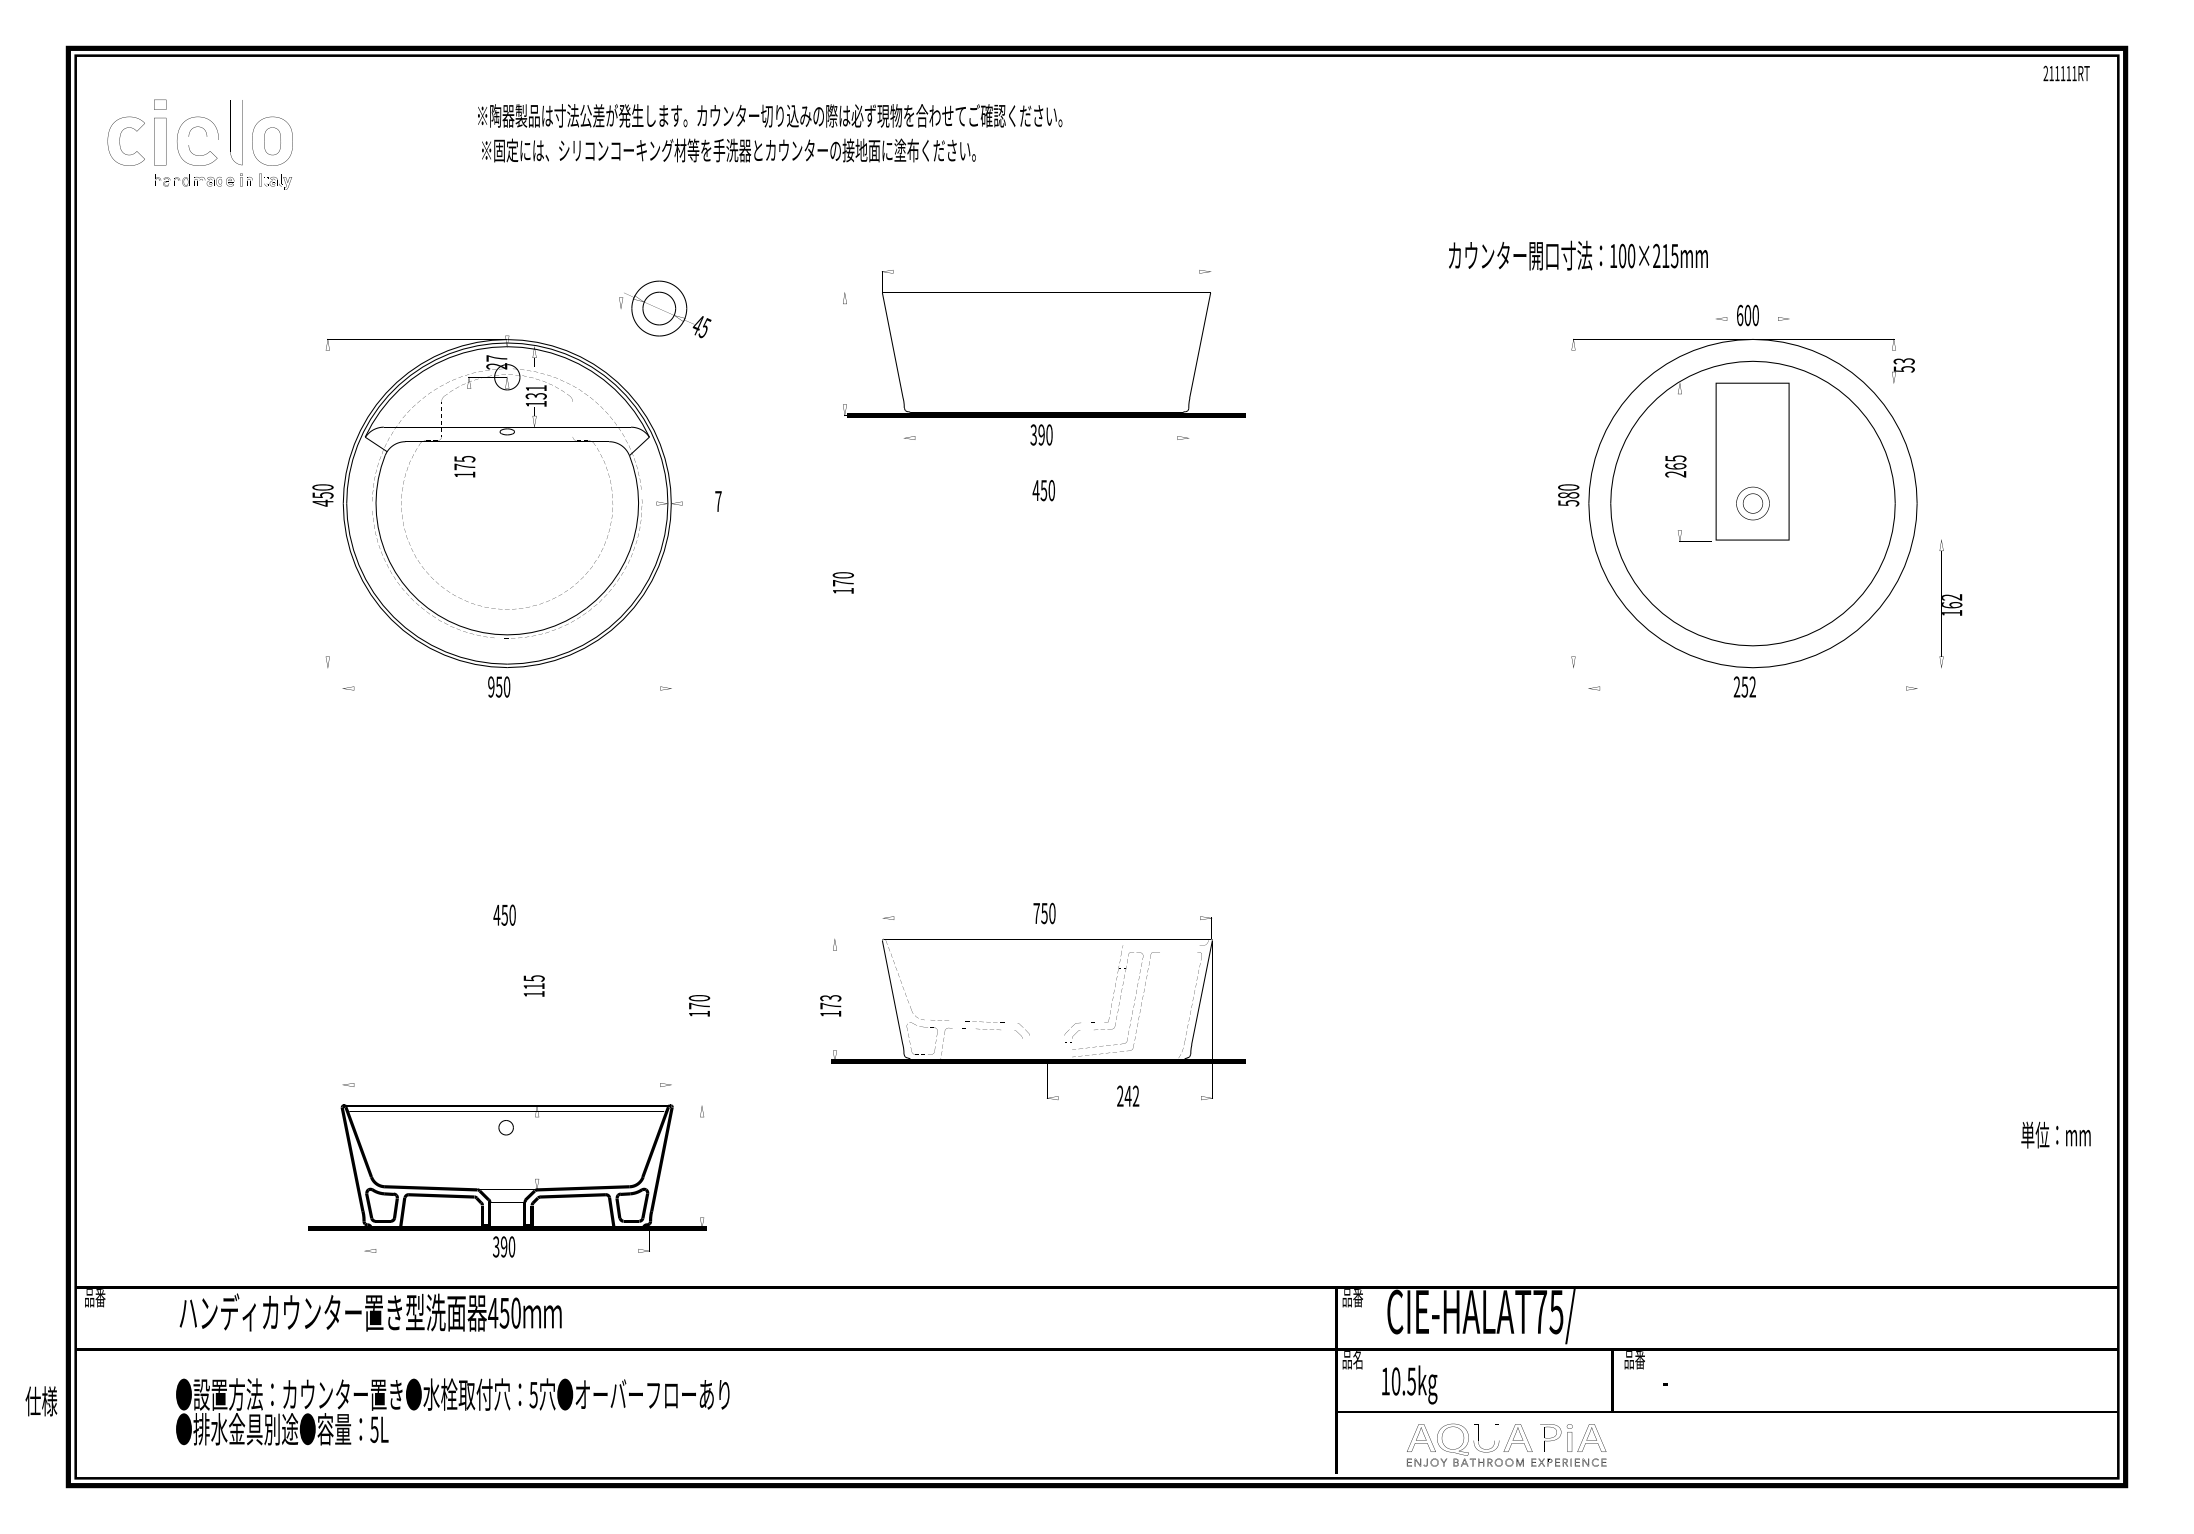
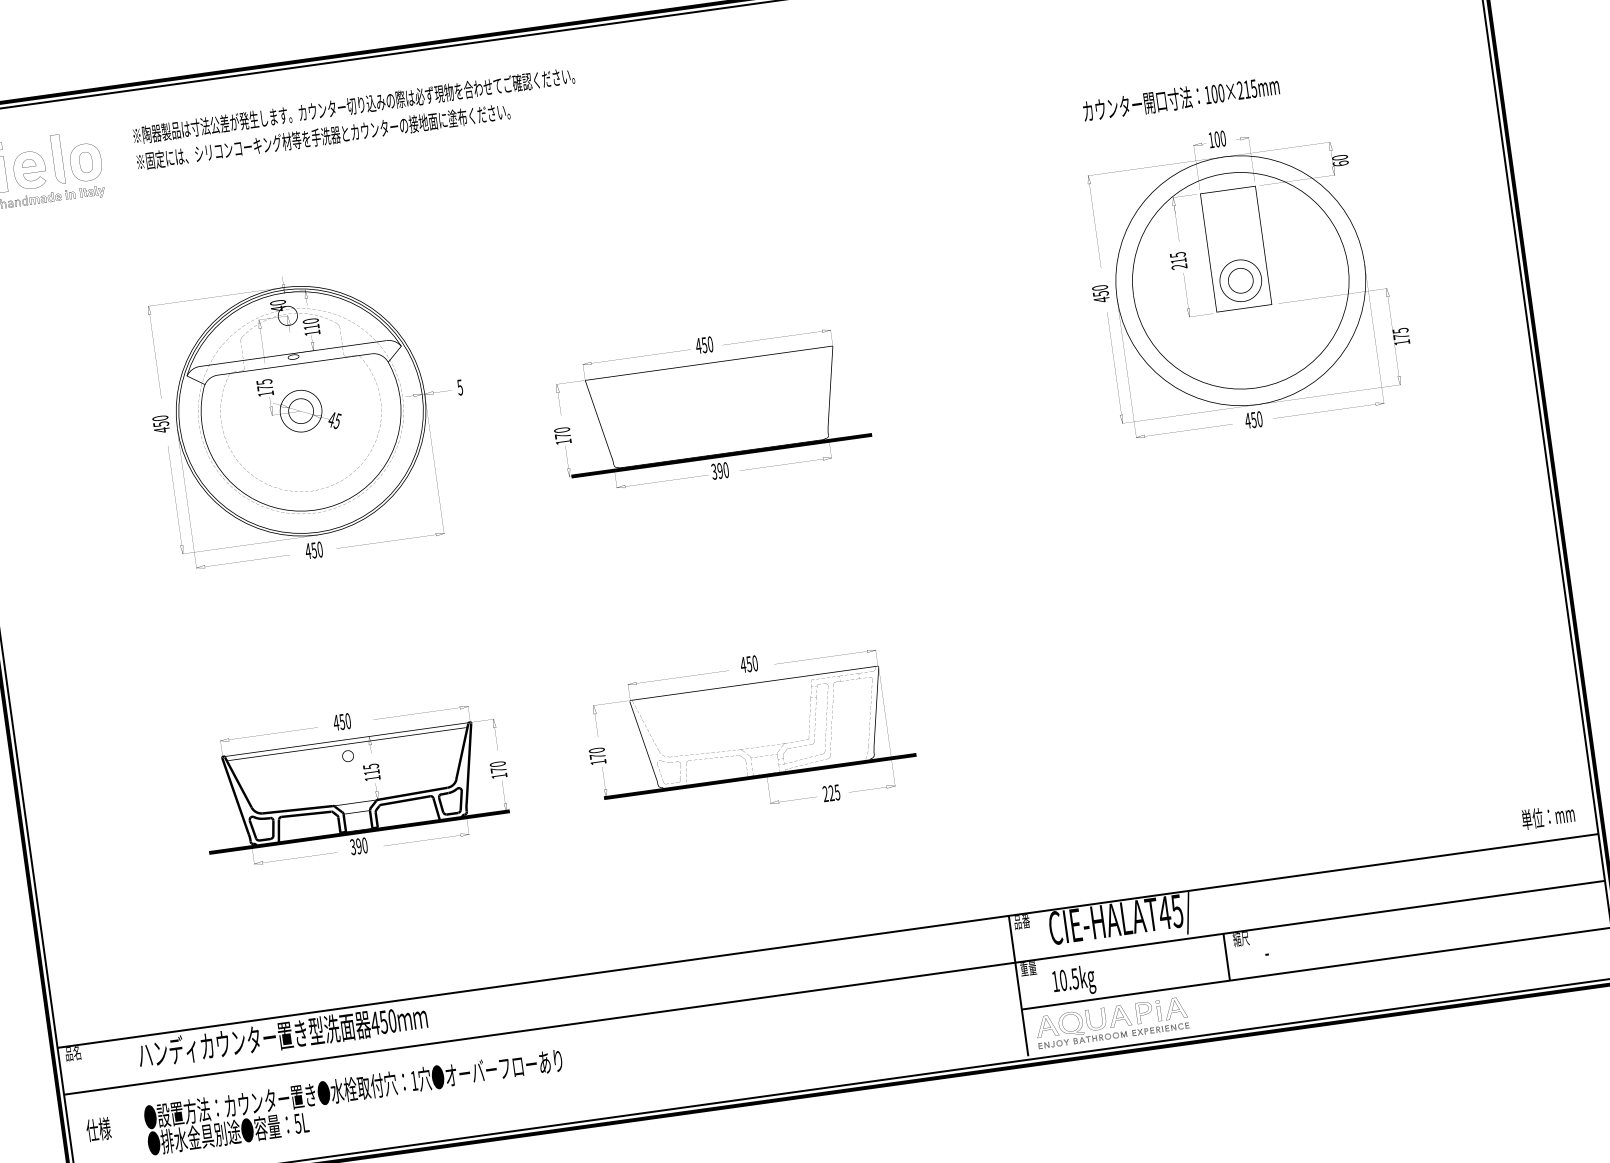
text: (770, 115) -> (354, 105), moved
text: (728, 150) -> (323, 136), moved
text: (1578, 255) -> (1181, 98), moved
text: (665, 309) -> (305, 411), moved
text: (1740, 315) -> (1211, 140), 600 -> 100
text: (1044, 357) -> (714, 412), moved
text: (496, 362) -> (278, 305), 27 -> 40
text: (1903, 365) -> (1339, 160), 53 -> 60
text: (535, 392) -> (310, 324), 131 -> 110
text: (1675, 466) -> (1178, 260), 265 -> 215
text: (1568, 499) -> (1101, 297), 580 -> 450
text: (718, 501) -> (460, 387), 7 -> 5
part: (1752, 503) -> (1240, 280), size x1.67
text: (1952, 601) -> (1401, 333), 162 -> 175
text: (490, 686) -> (307, 550), 950 -> 450
text: (1744, 686) -> (1253, 419), 252 -> 450
text: (1036, 913) -> (743, 665), 750 -> 450
text: (830, 998) -> (596, 750), 173 -> 170
text: (1131, 1095) -> (833, 792), 242 -> 225
text: (2055, 1134) -> (1547, 816), moved
text: (507, 1170) -> (353, 788), moved
text: (100, 1298) -> (77, 1053), 品番 -> 品名
text: (1539, 1311) -> (1164, 912), CIE-HALAT75/ -> CIE-HALAT45/
text: (1352, 1360) -> (1028, 969), 品名 -> 重量
text: (1634, 1360) -> (1241, 939), 品番 -> 縮尺
text: (533, 1395) -> (414, 1081), 5 -> 1
text: (41, 1401) -> (98, 1129), moved
part: (1506, 1444) -> (1111, 1022), moved

